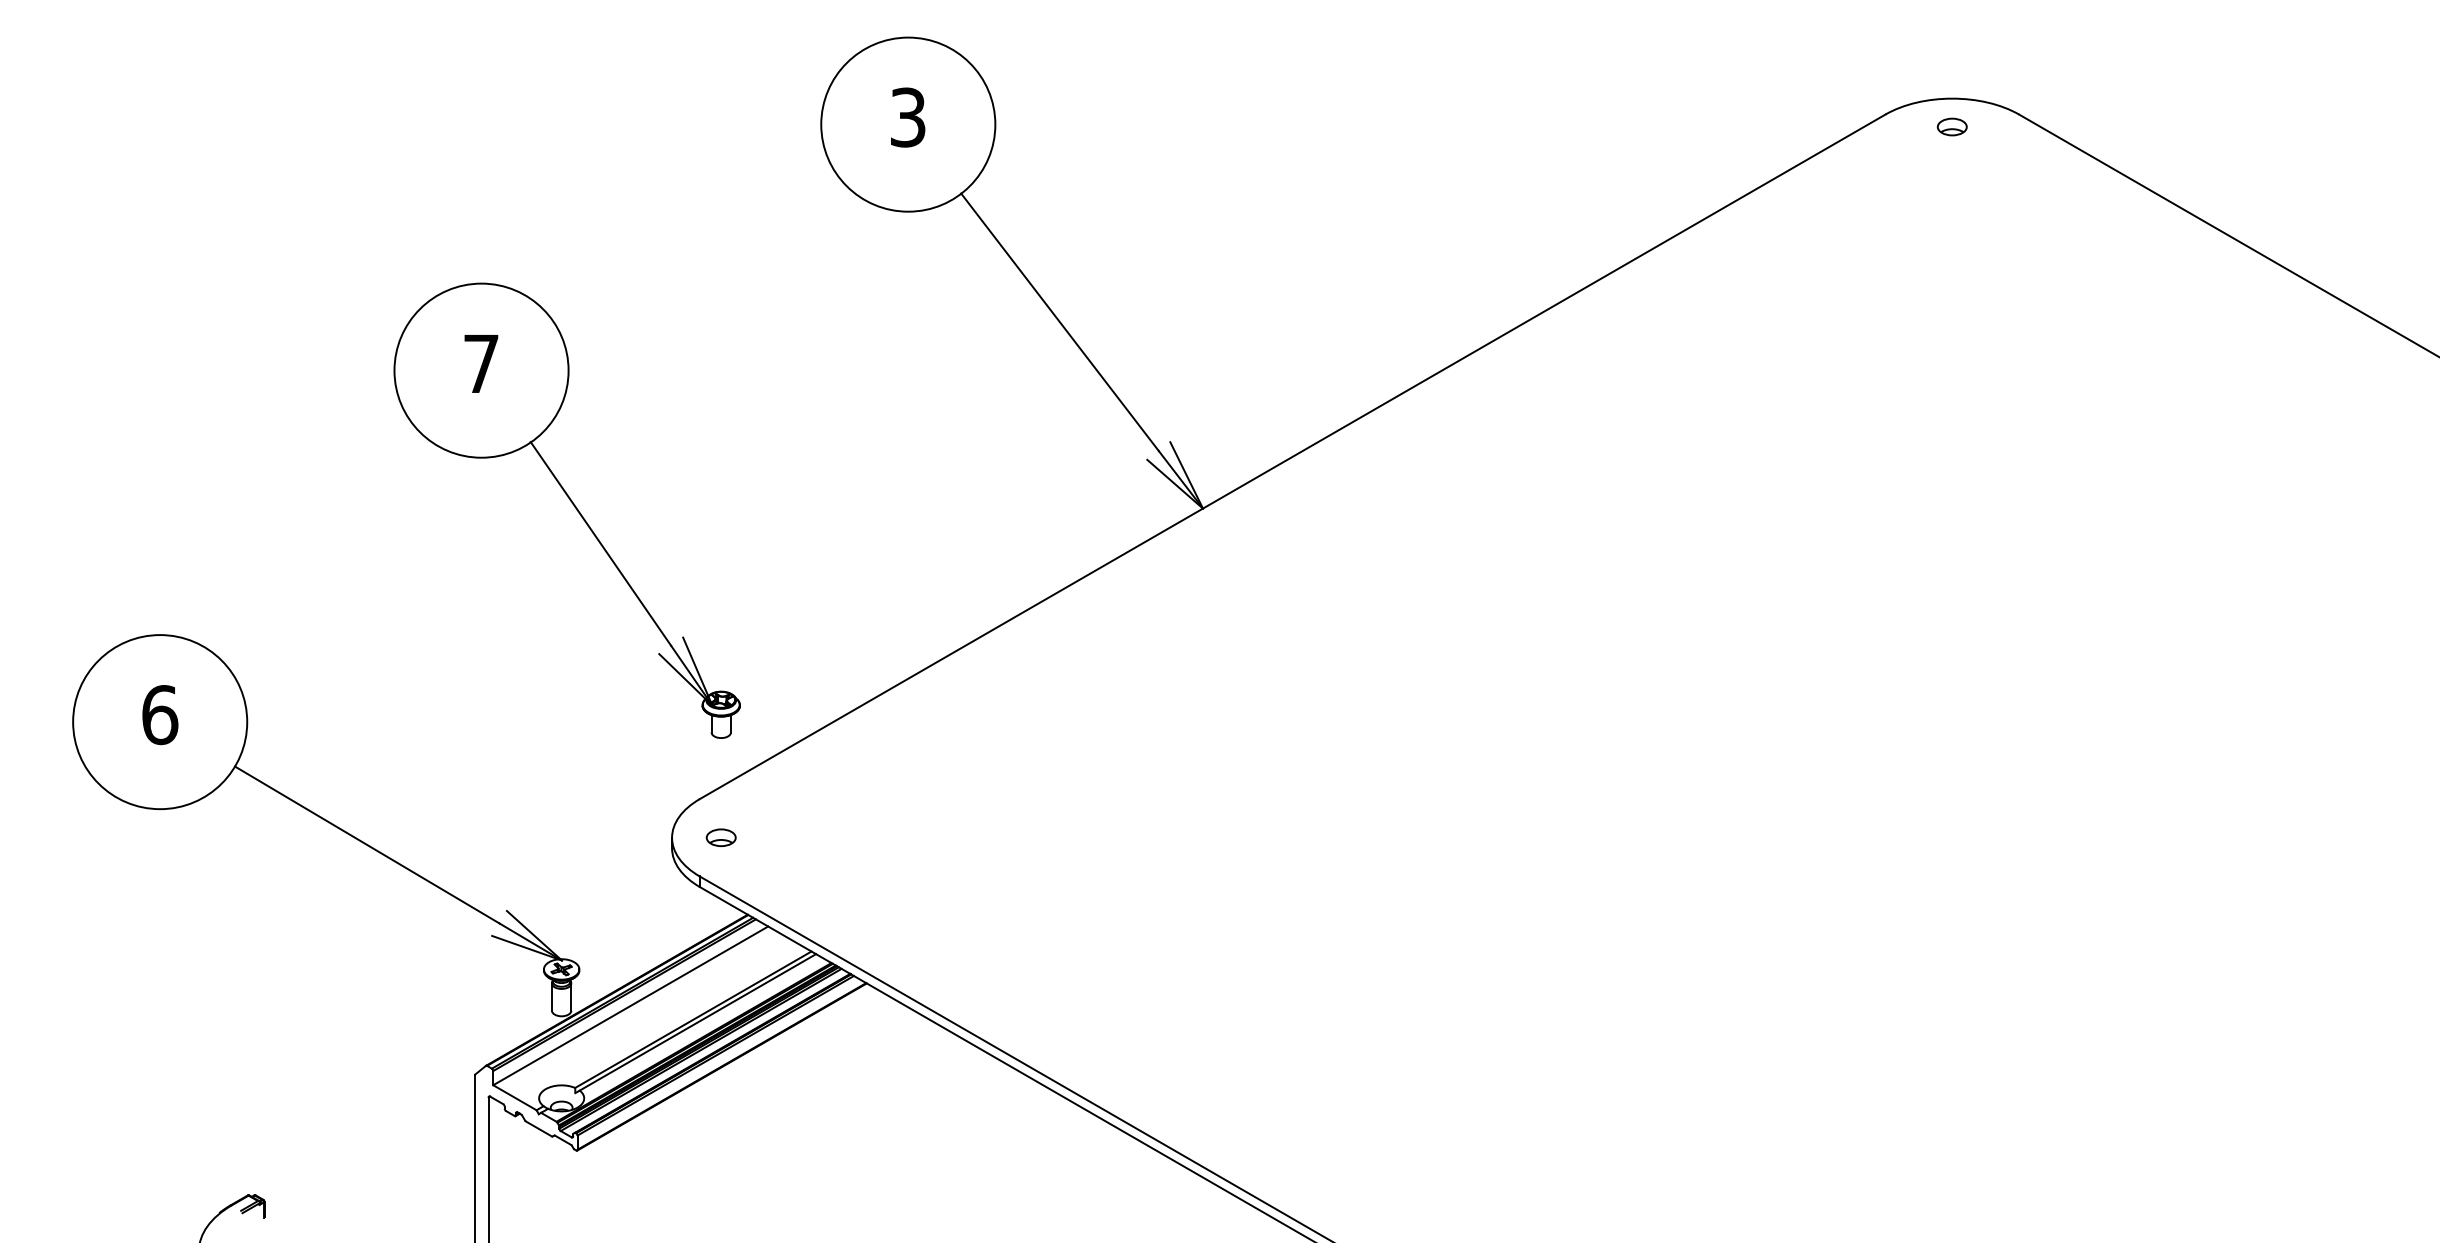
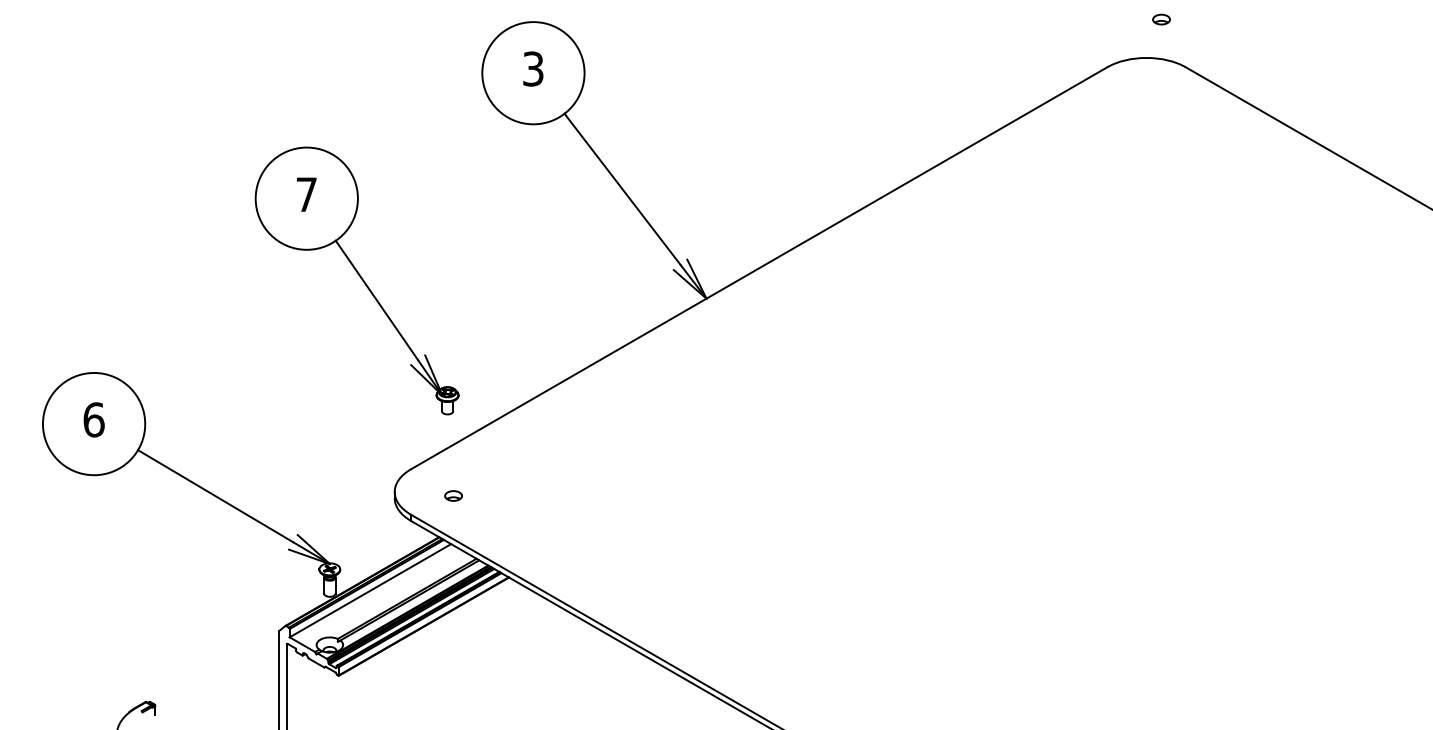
part: (1952, 126) -> (1161, 19), moved
part: (566, 509) -> (356, 280), moved
part: (721, 836) -> (453, 495), moved

